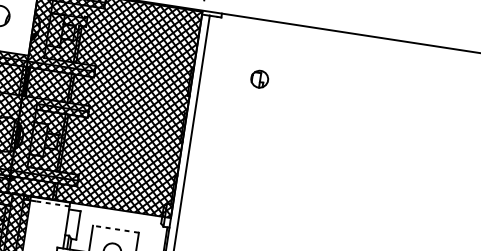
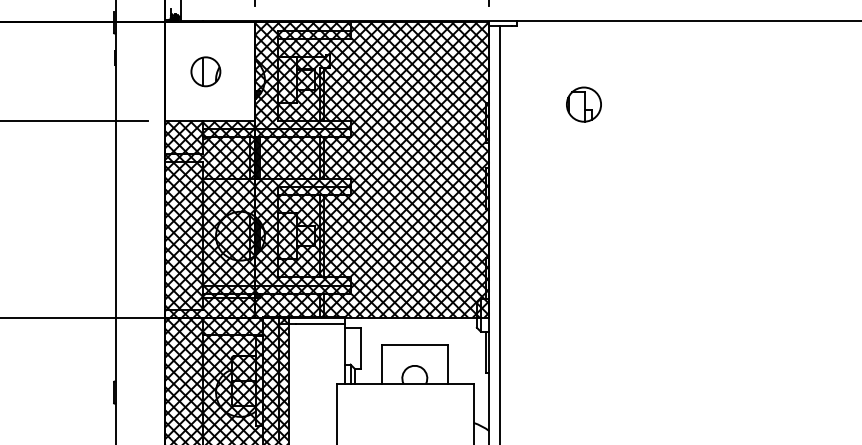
part: (259, 79) -> (583, 104), size x1.43
line: (52, 203) -> (320, 323), dashed -> solid
line: (115, 229) -> (414, 345), dashed -> solid

